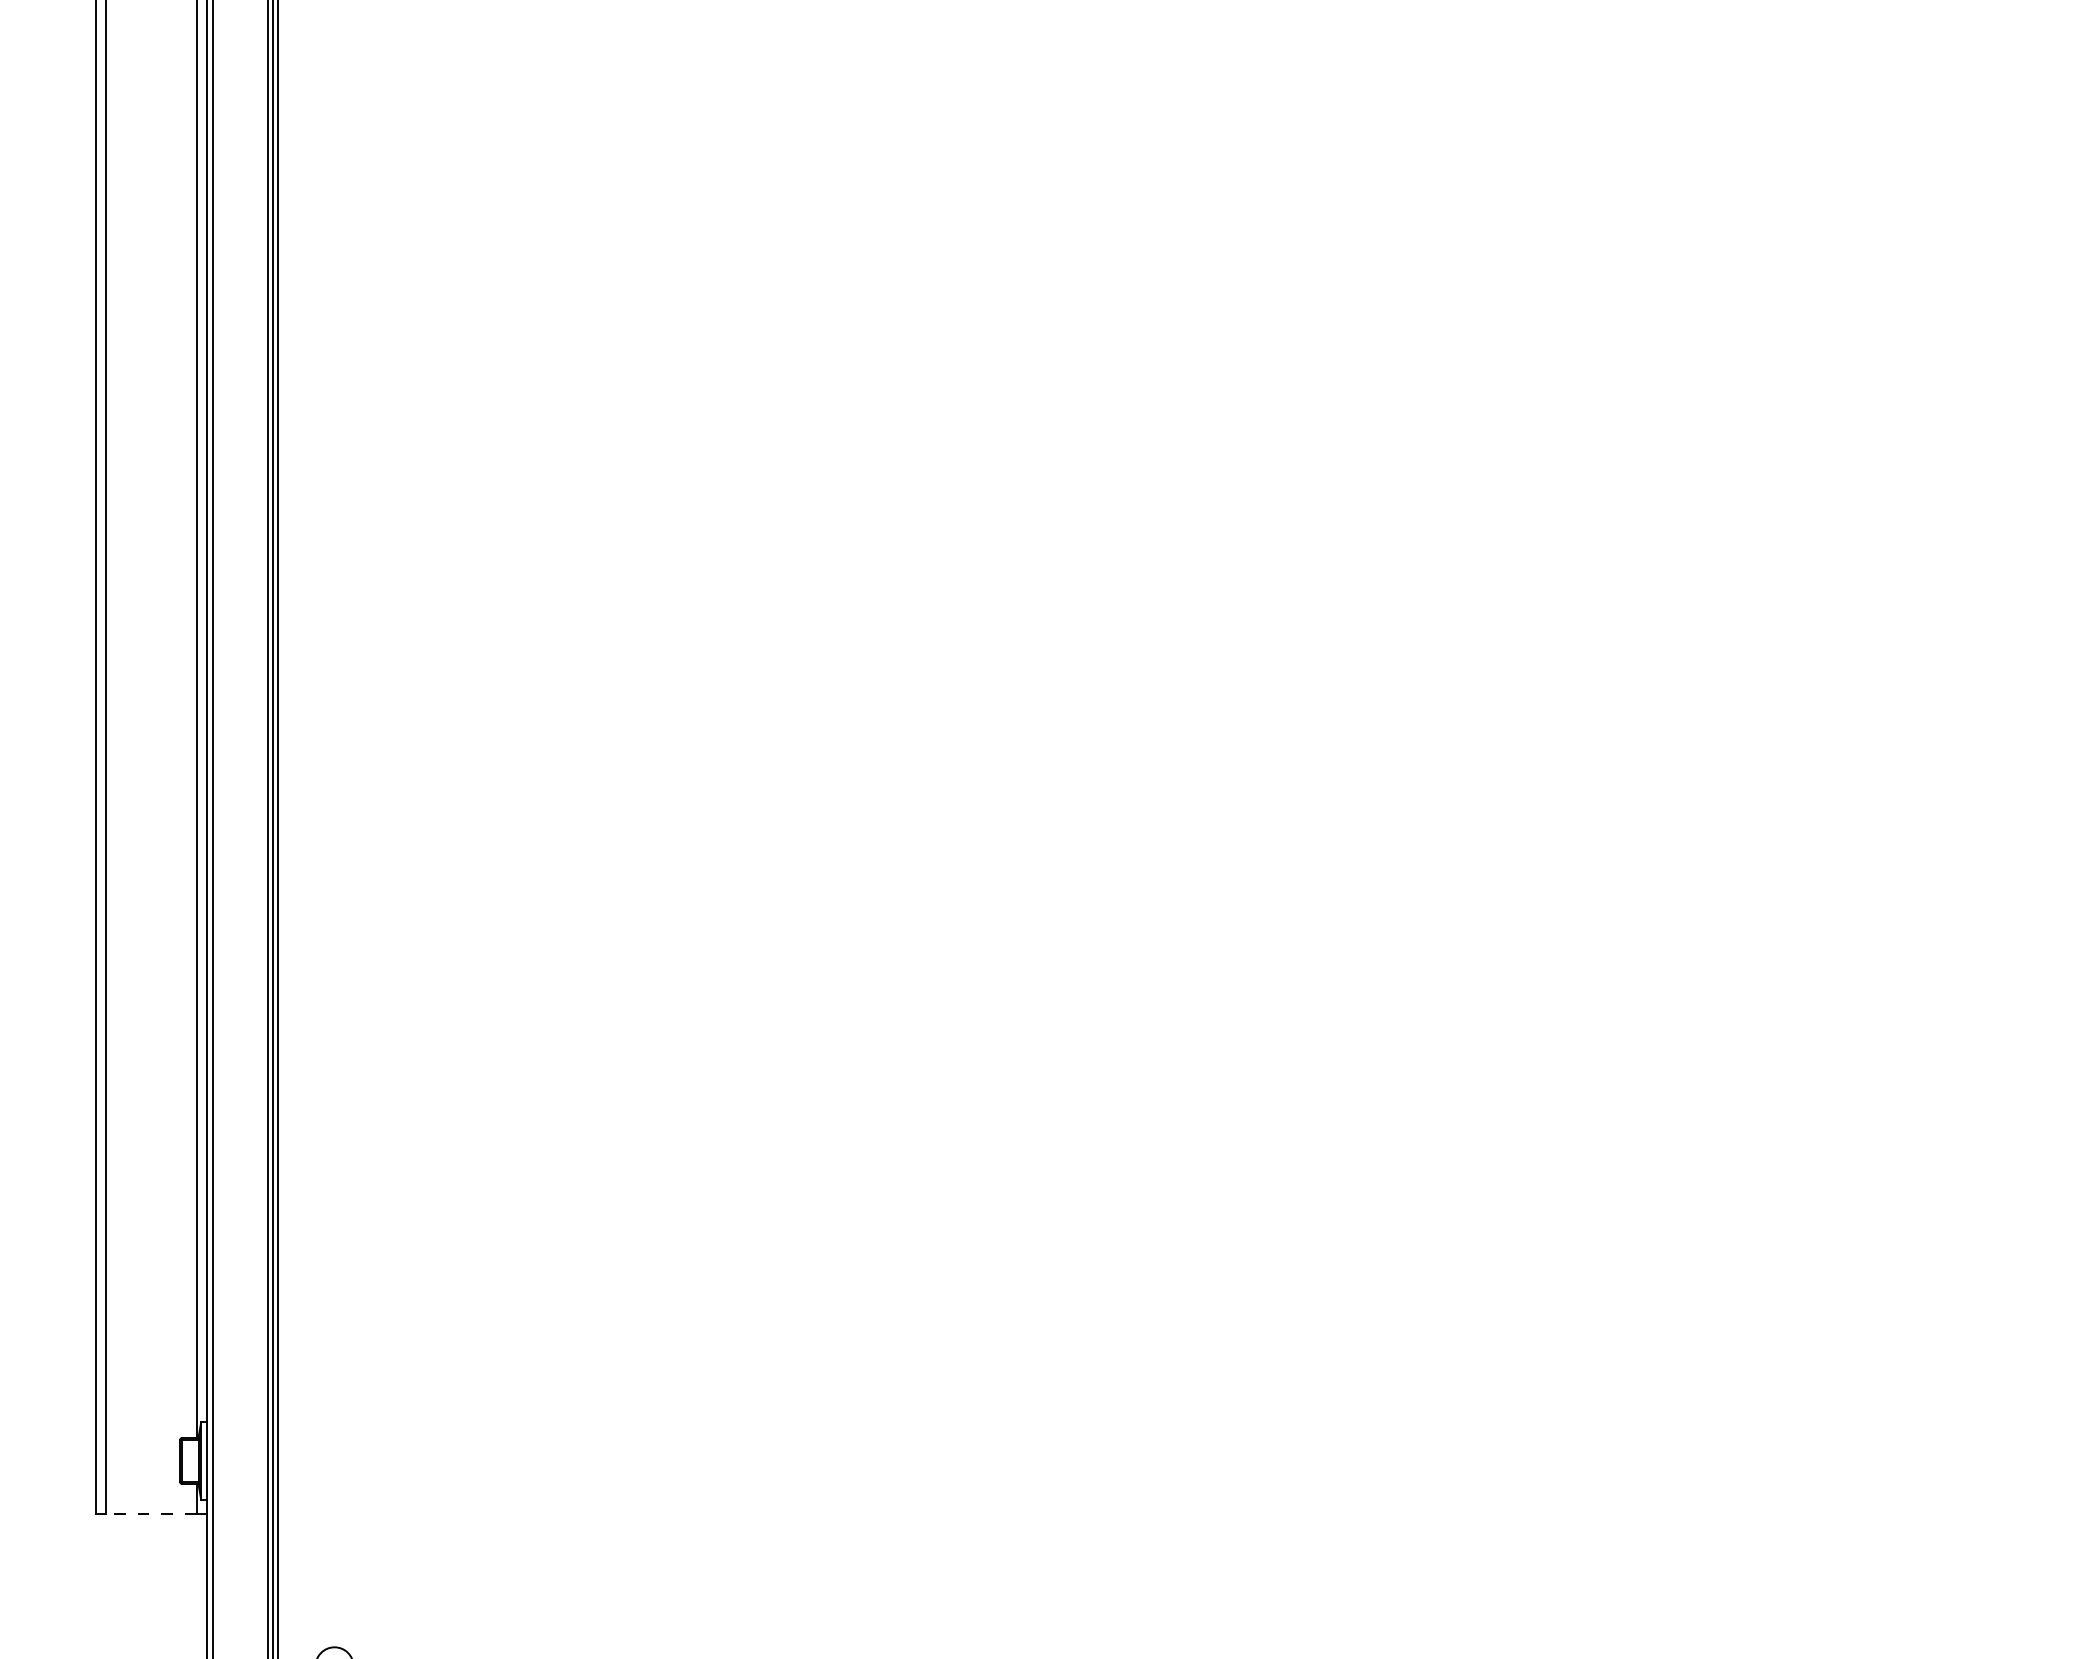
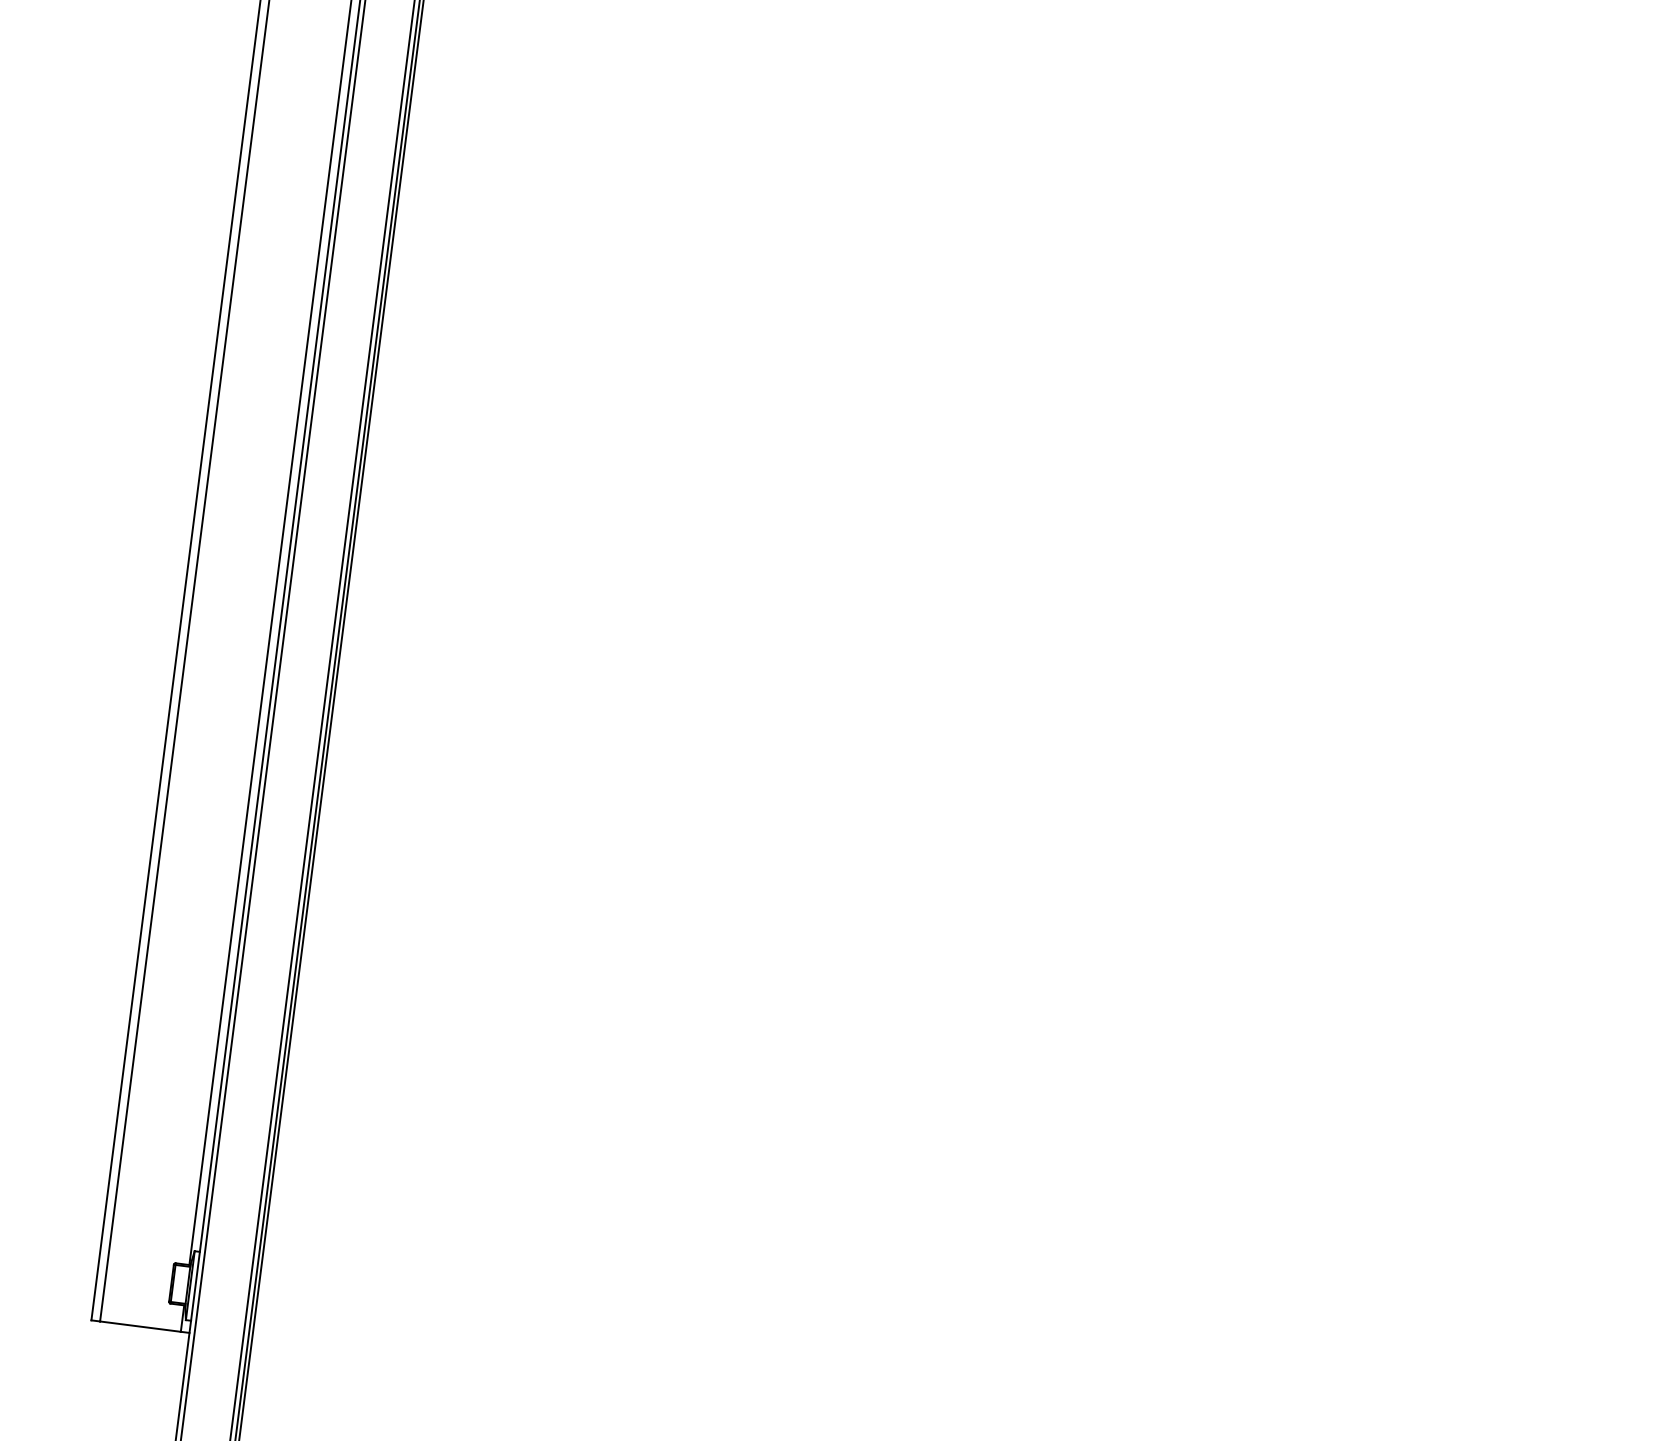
line: (151, 1513) -> (140, 1326), dashed -> solid

